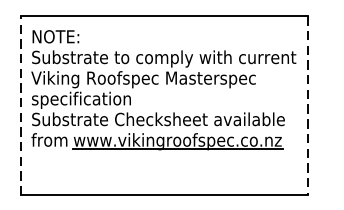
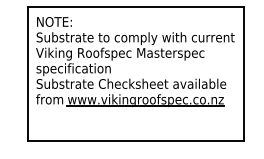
line: (19, 105) -> (27, 73), dashed -> solid
line: (307, 106) -> (243, 74), dashed -> solid

